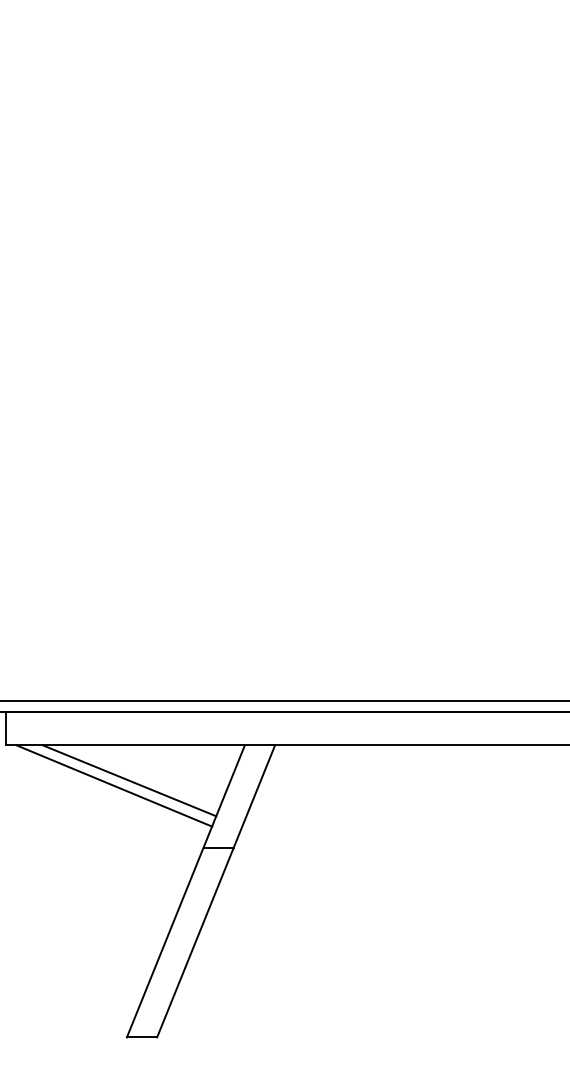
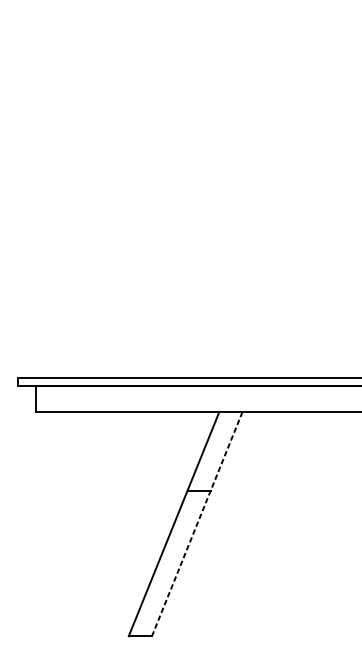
line: (129, 780) -> (130, 439), removed
line: (114, 785) -> (119, 442), removed
line: (215, 891) -> (196, 524), solid -> dashed

